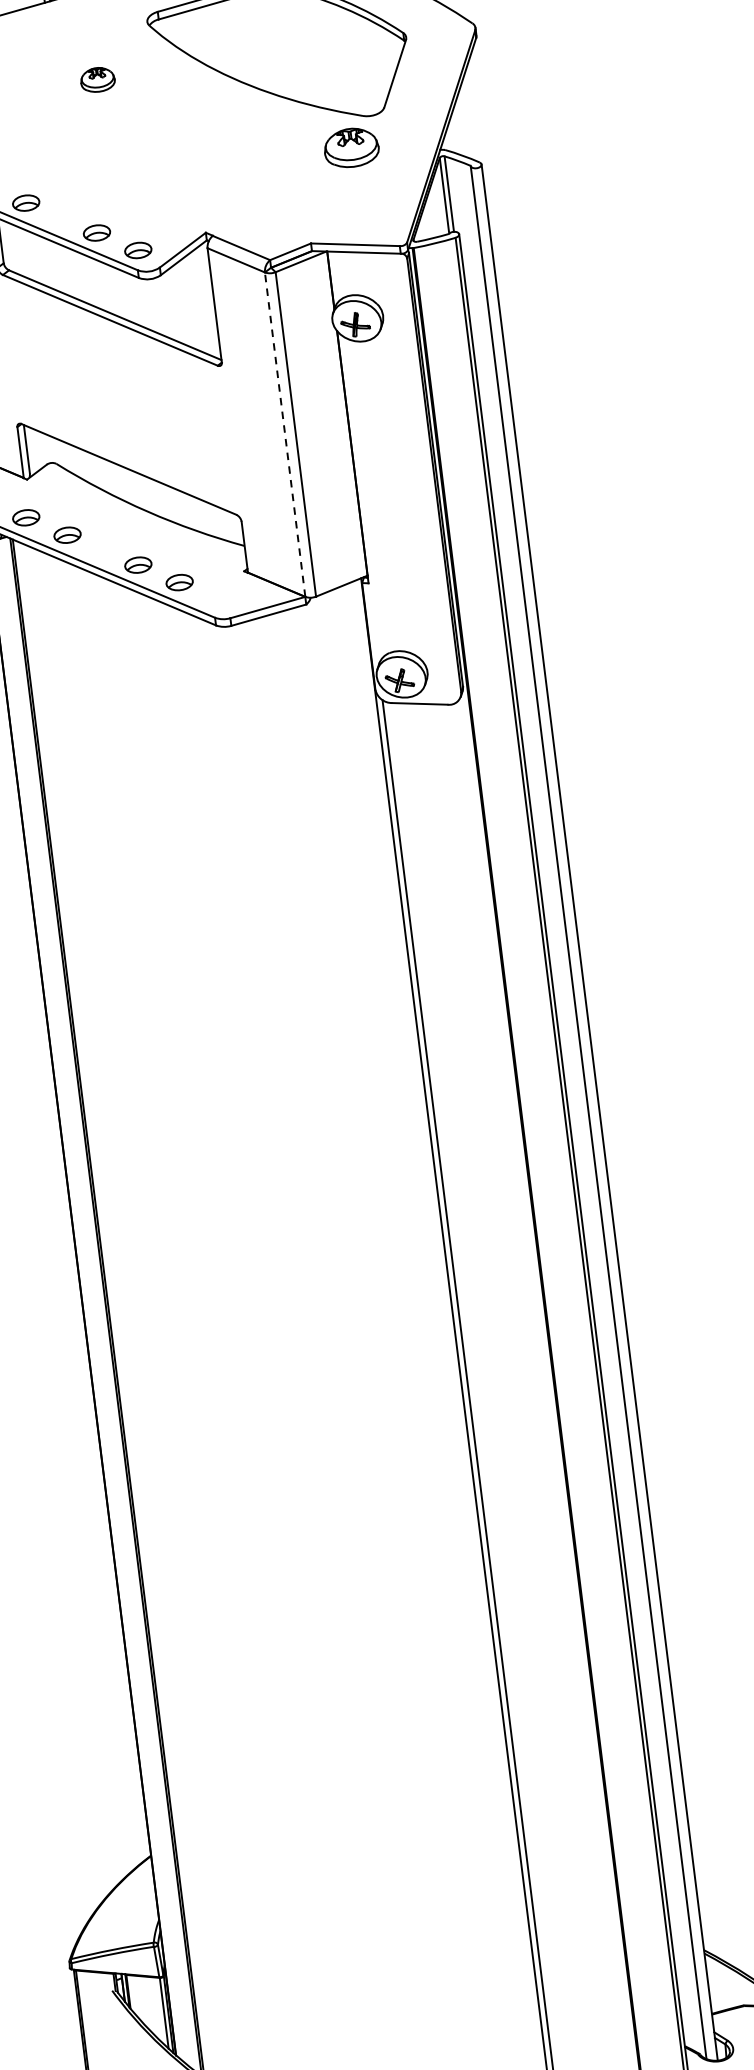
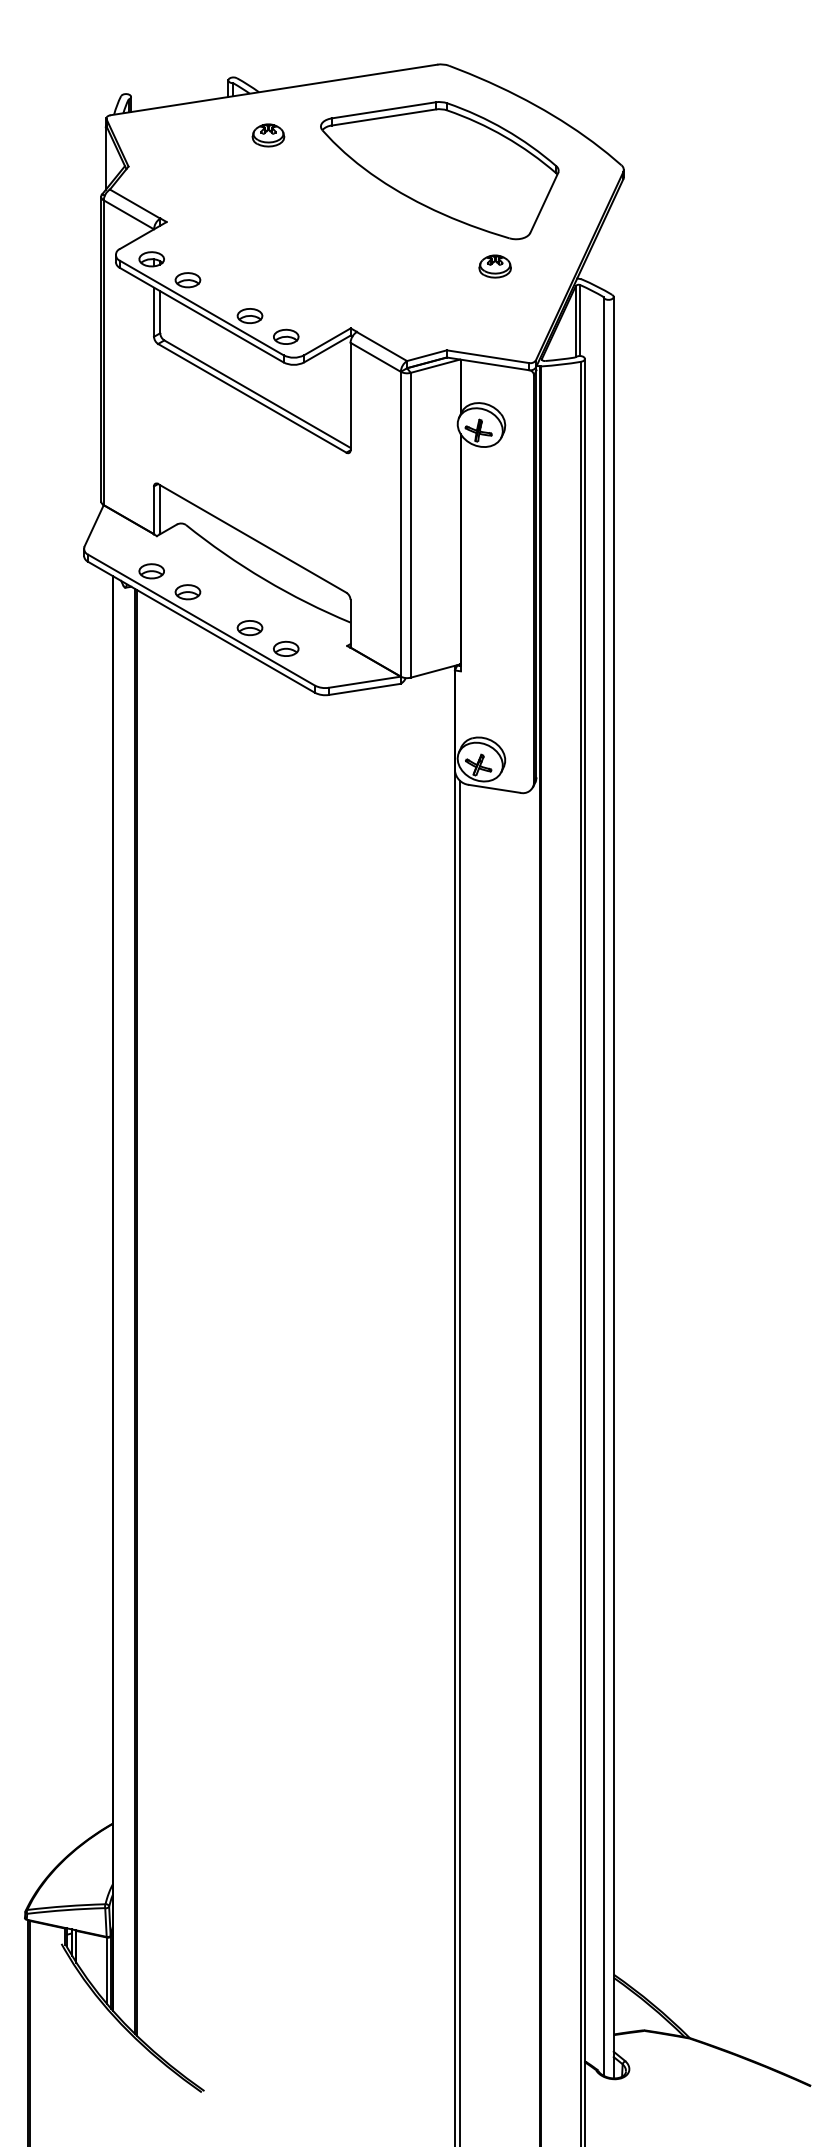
part: (97, 79) -> (268, 135), moved
part: (350, 147) -> (494, 266), size x0.62
line: (284, 433) -> (400, 523), dashed -> solid

